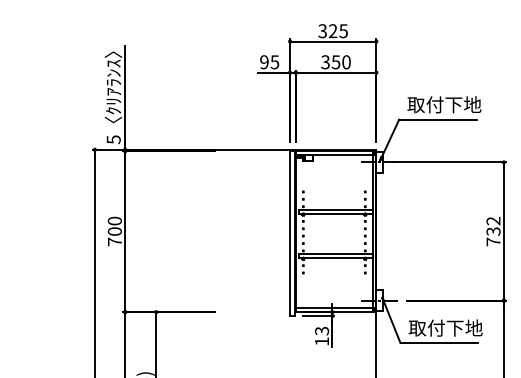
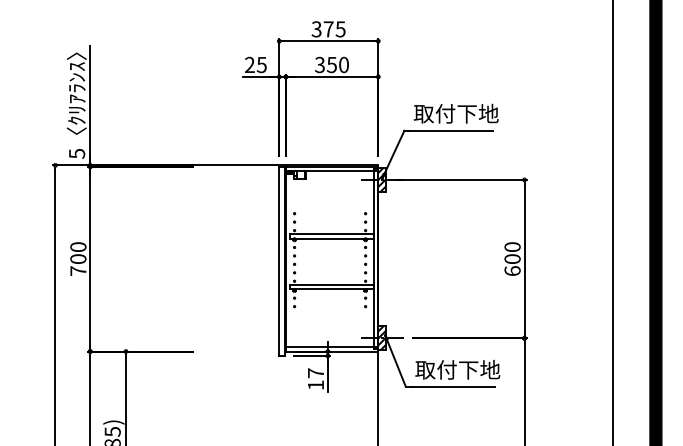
text: (332, 31) -> (328, 29), 325 -> 375
text: (264, 62) -> (249, 65), 95 -> 25
hatch: (380, 162) -> (382, 179), added
text: (493, 231) -> (512, 258), 732 -> 600
hatch: (380, 300) -> (382, 338), added
text: (321, 331) -> (315, 373), 13 -> 17

